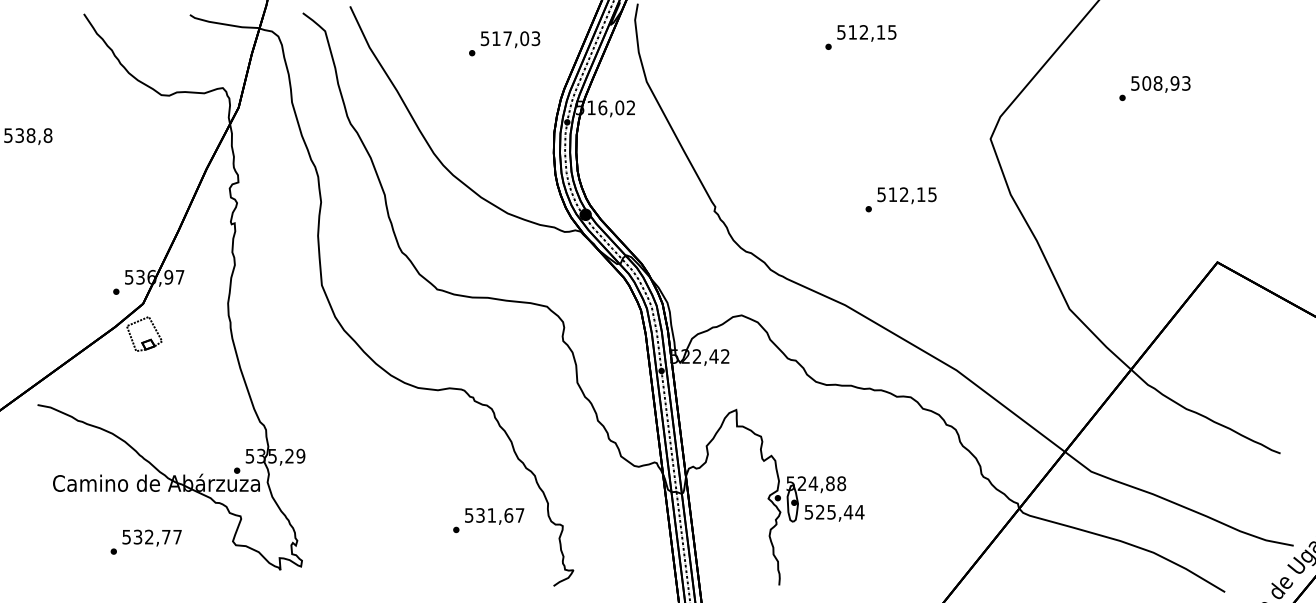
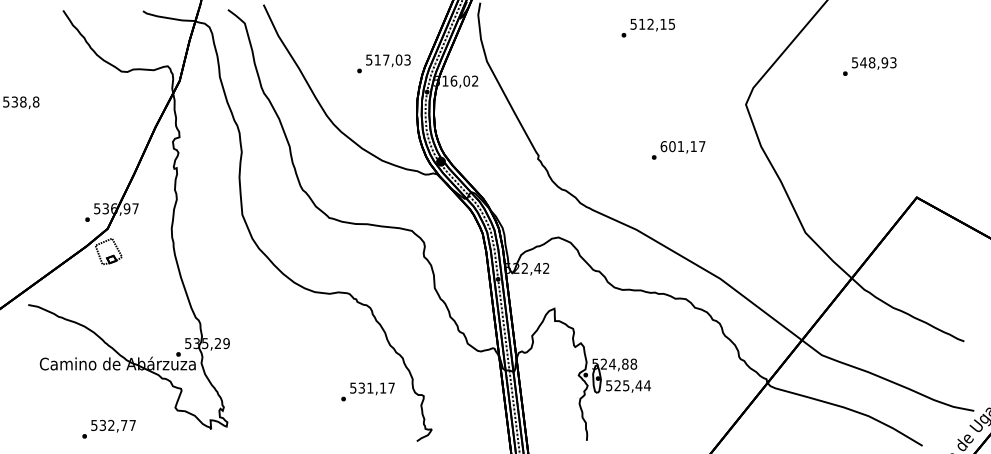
text: (503, 43) -> (383, 63), moved
text: (1146, 83) -> (863, 62), 508,93 -> 548,93
text: (906, 194) -> (682, 146), 512,15 -> 601,17
text: (507, 514) -> (382, 387), 531,67 -> 531,17
text: (145, 541) -> (108, 428), moved

